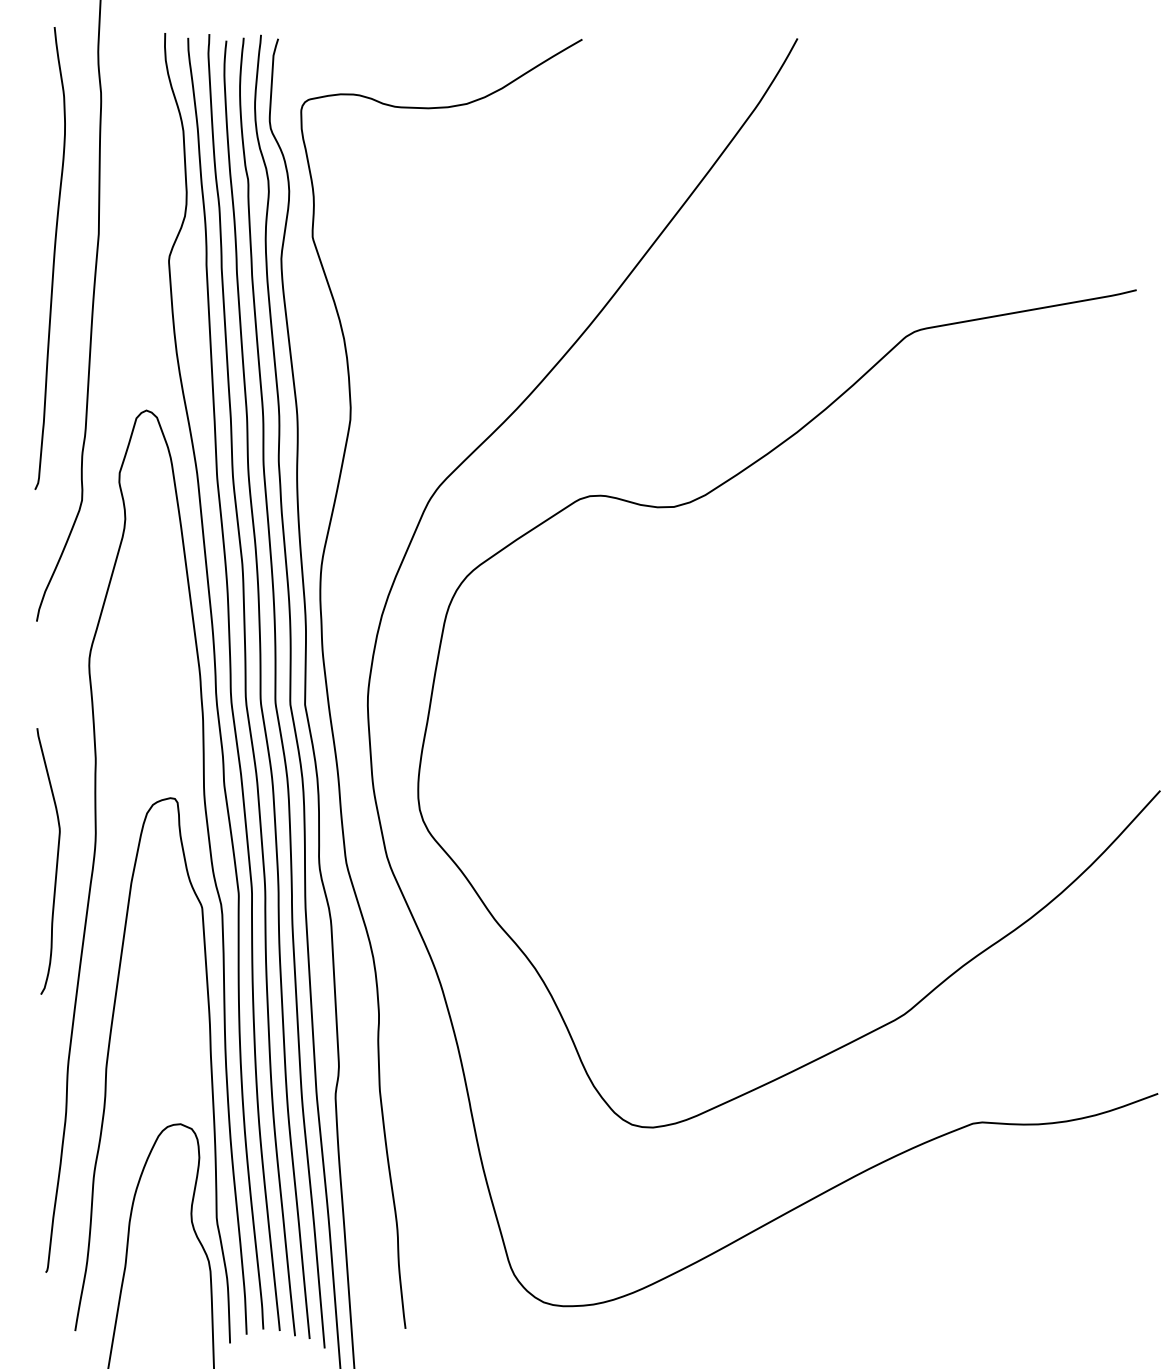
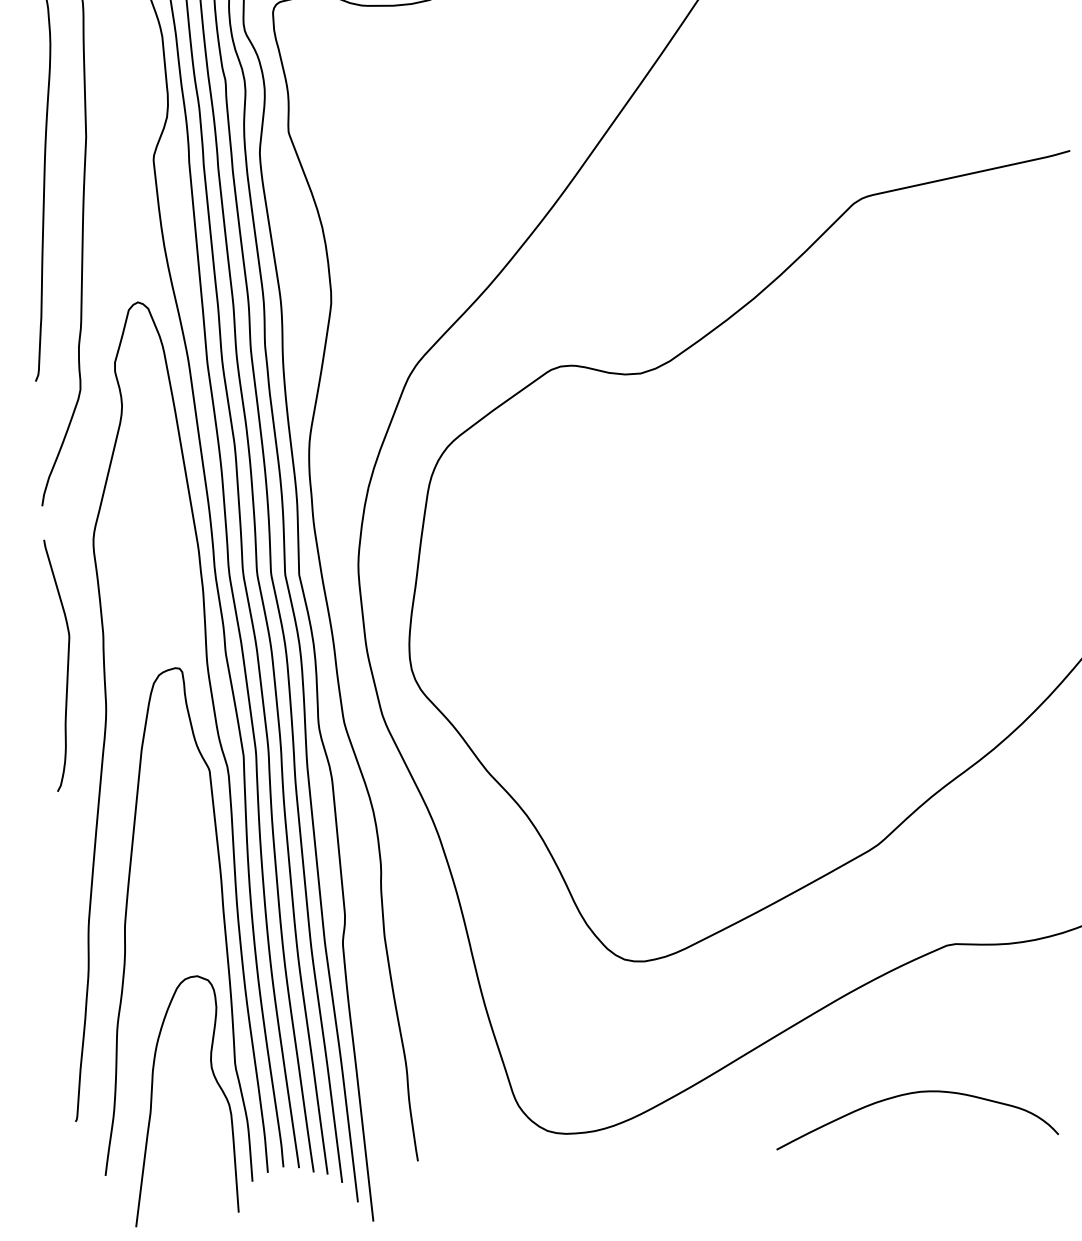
curve: (56, 861) -> (67, 665), moved
curve: (933, 1278) -> (915, 1093), added

